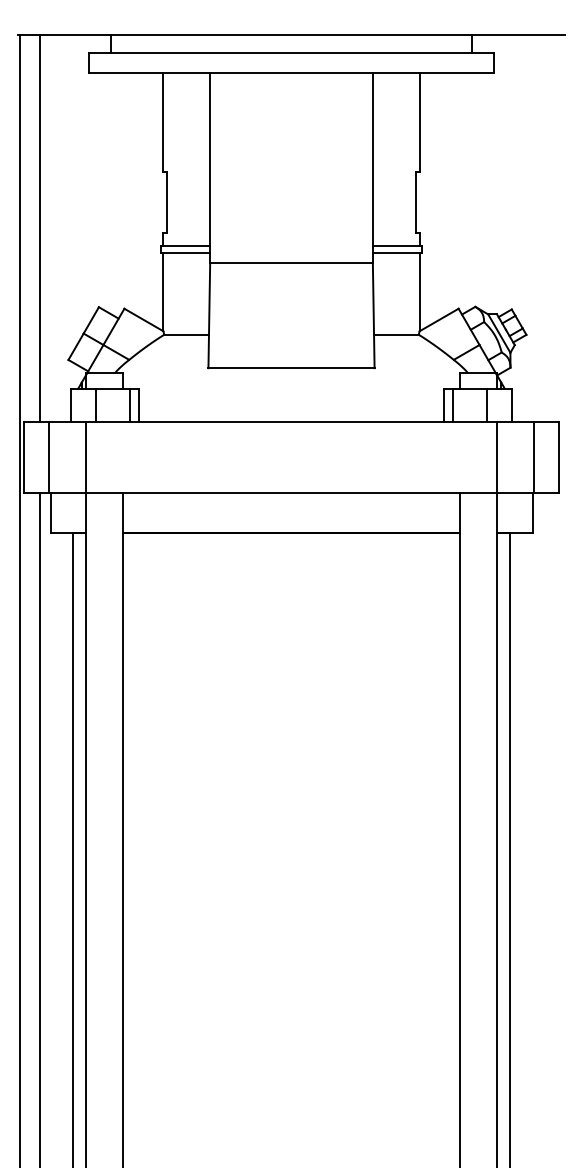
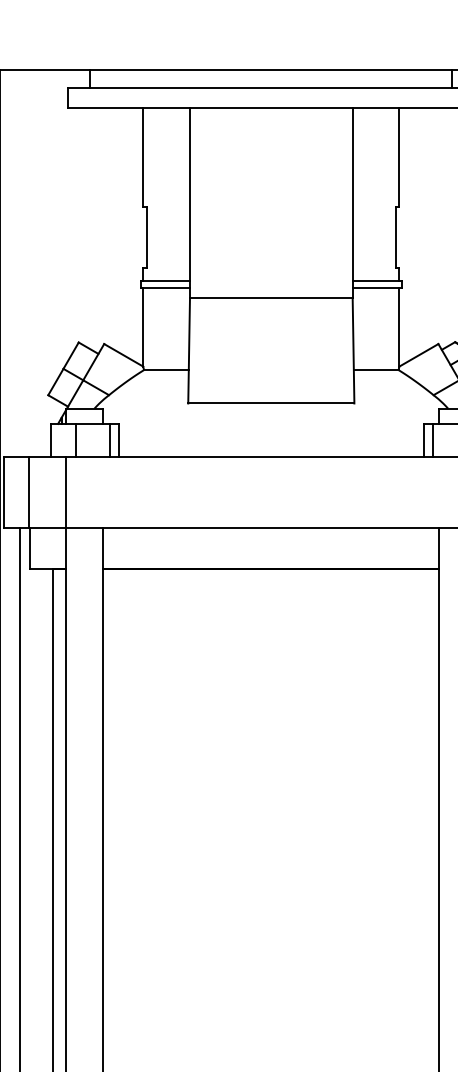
line: (40, 228) -> (20, 263), removed

